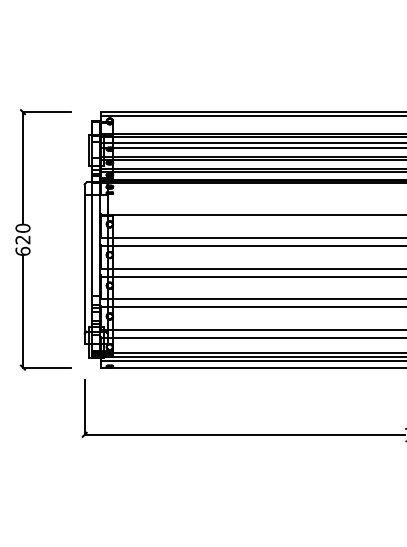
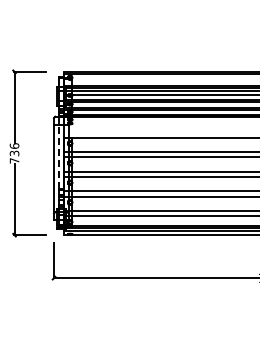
text: (22, 239) -> (14, 153), 620 -> 736
line: (91, 244) -> (58, 156), solid -> dashed

